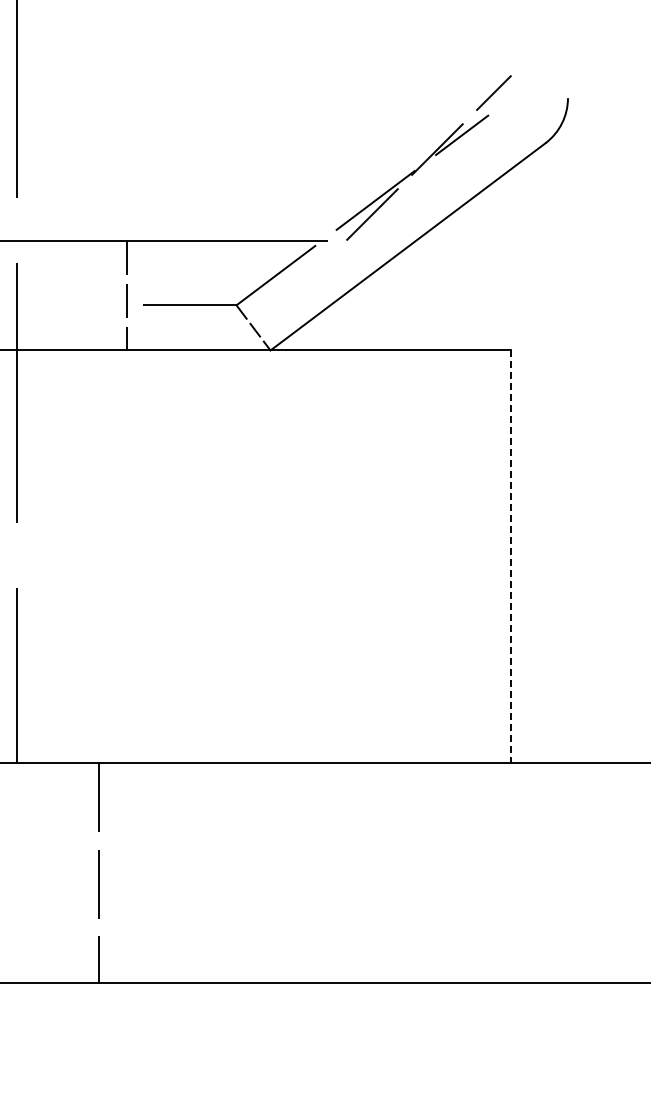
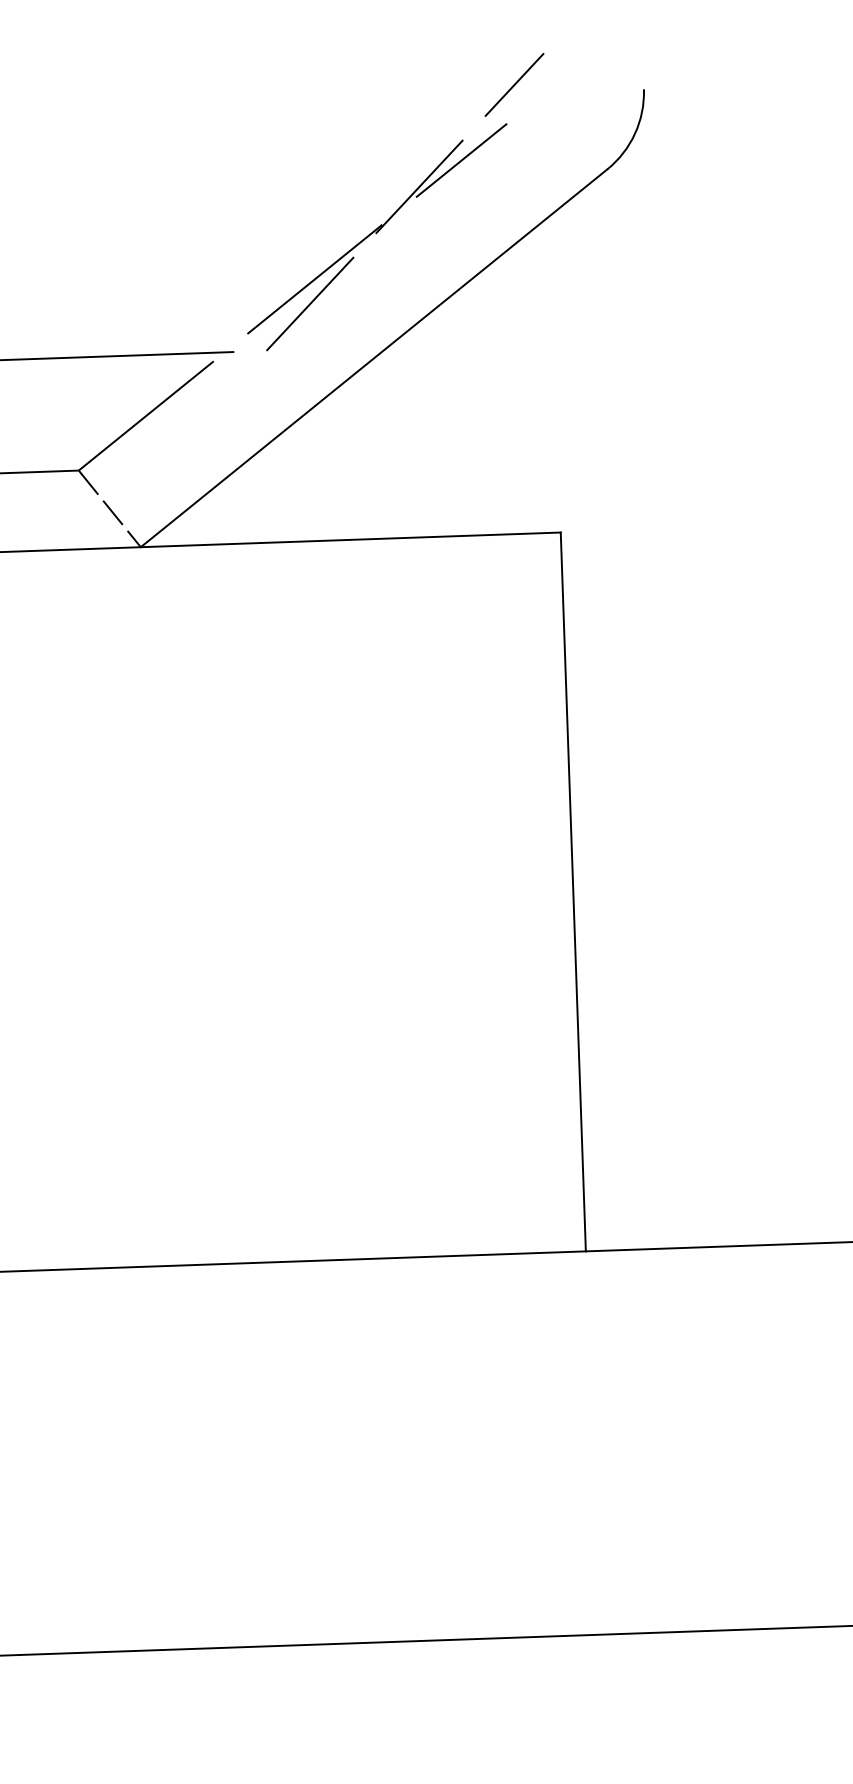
line: (511, 557) -> (573, 893), dashed -> solid

